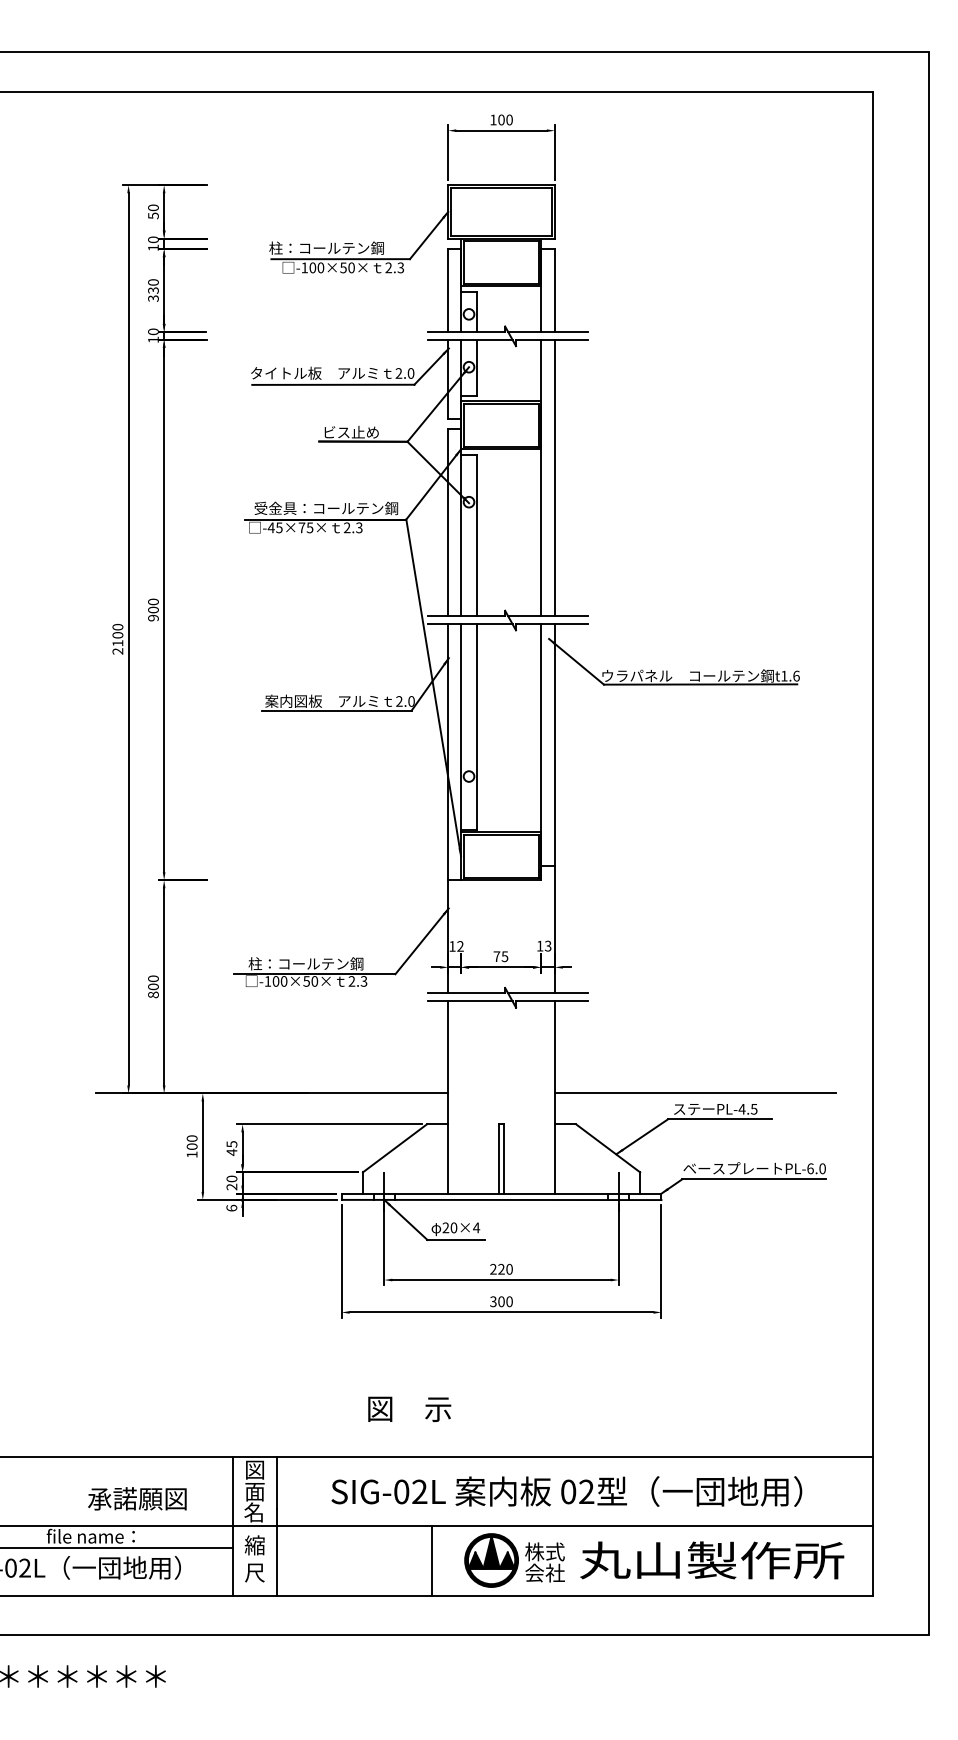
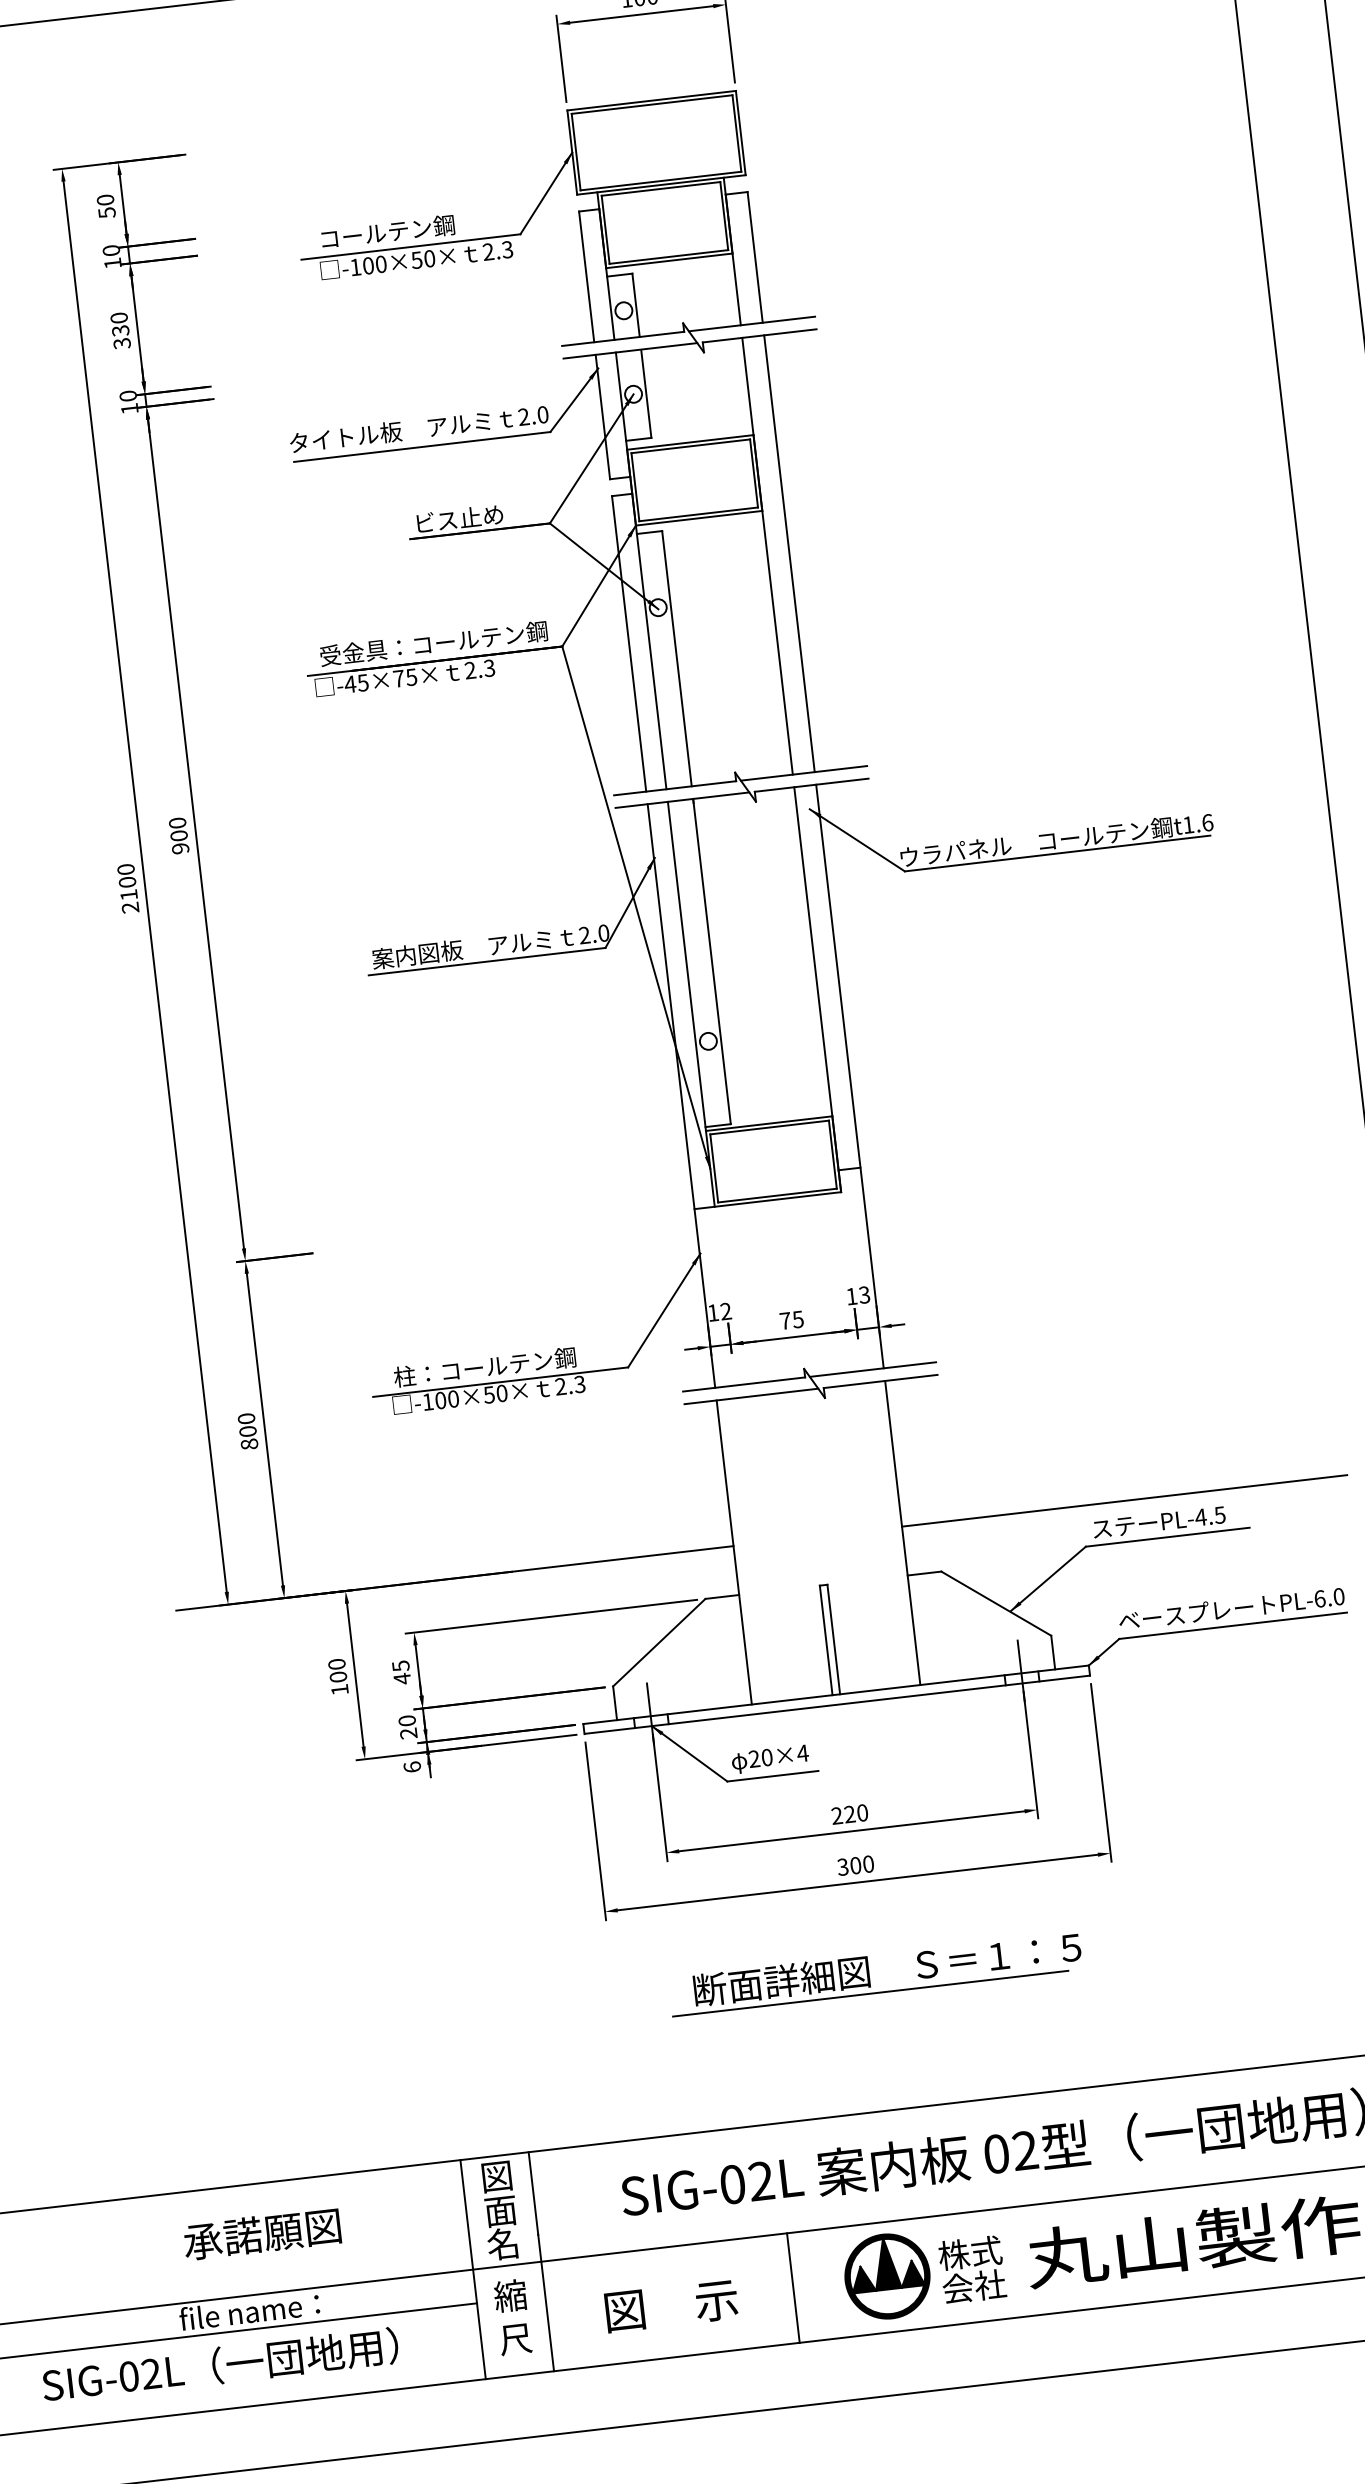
text: (326, 247) -> (386, 231), 柱：コールテン鋼 -> コールテン鋼
part: (505, 1370) -> (874, 1973), added
text: (409, 1408) -> (671, 2304), moved
text: (137, 1498) -> (262, 2233), moved

